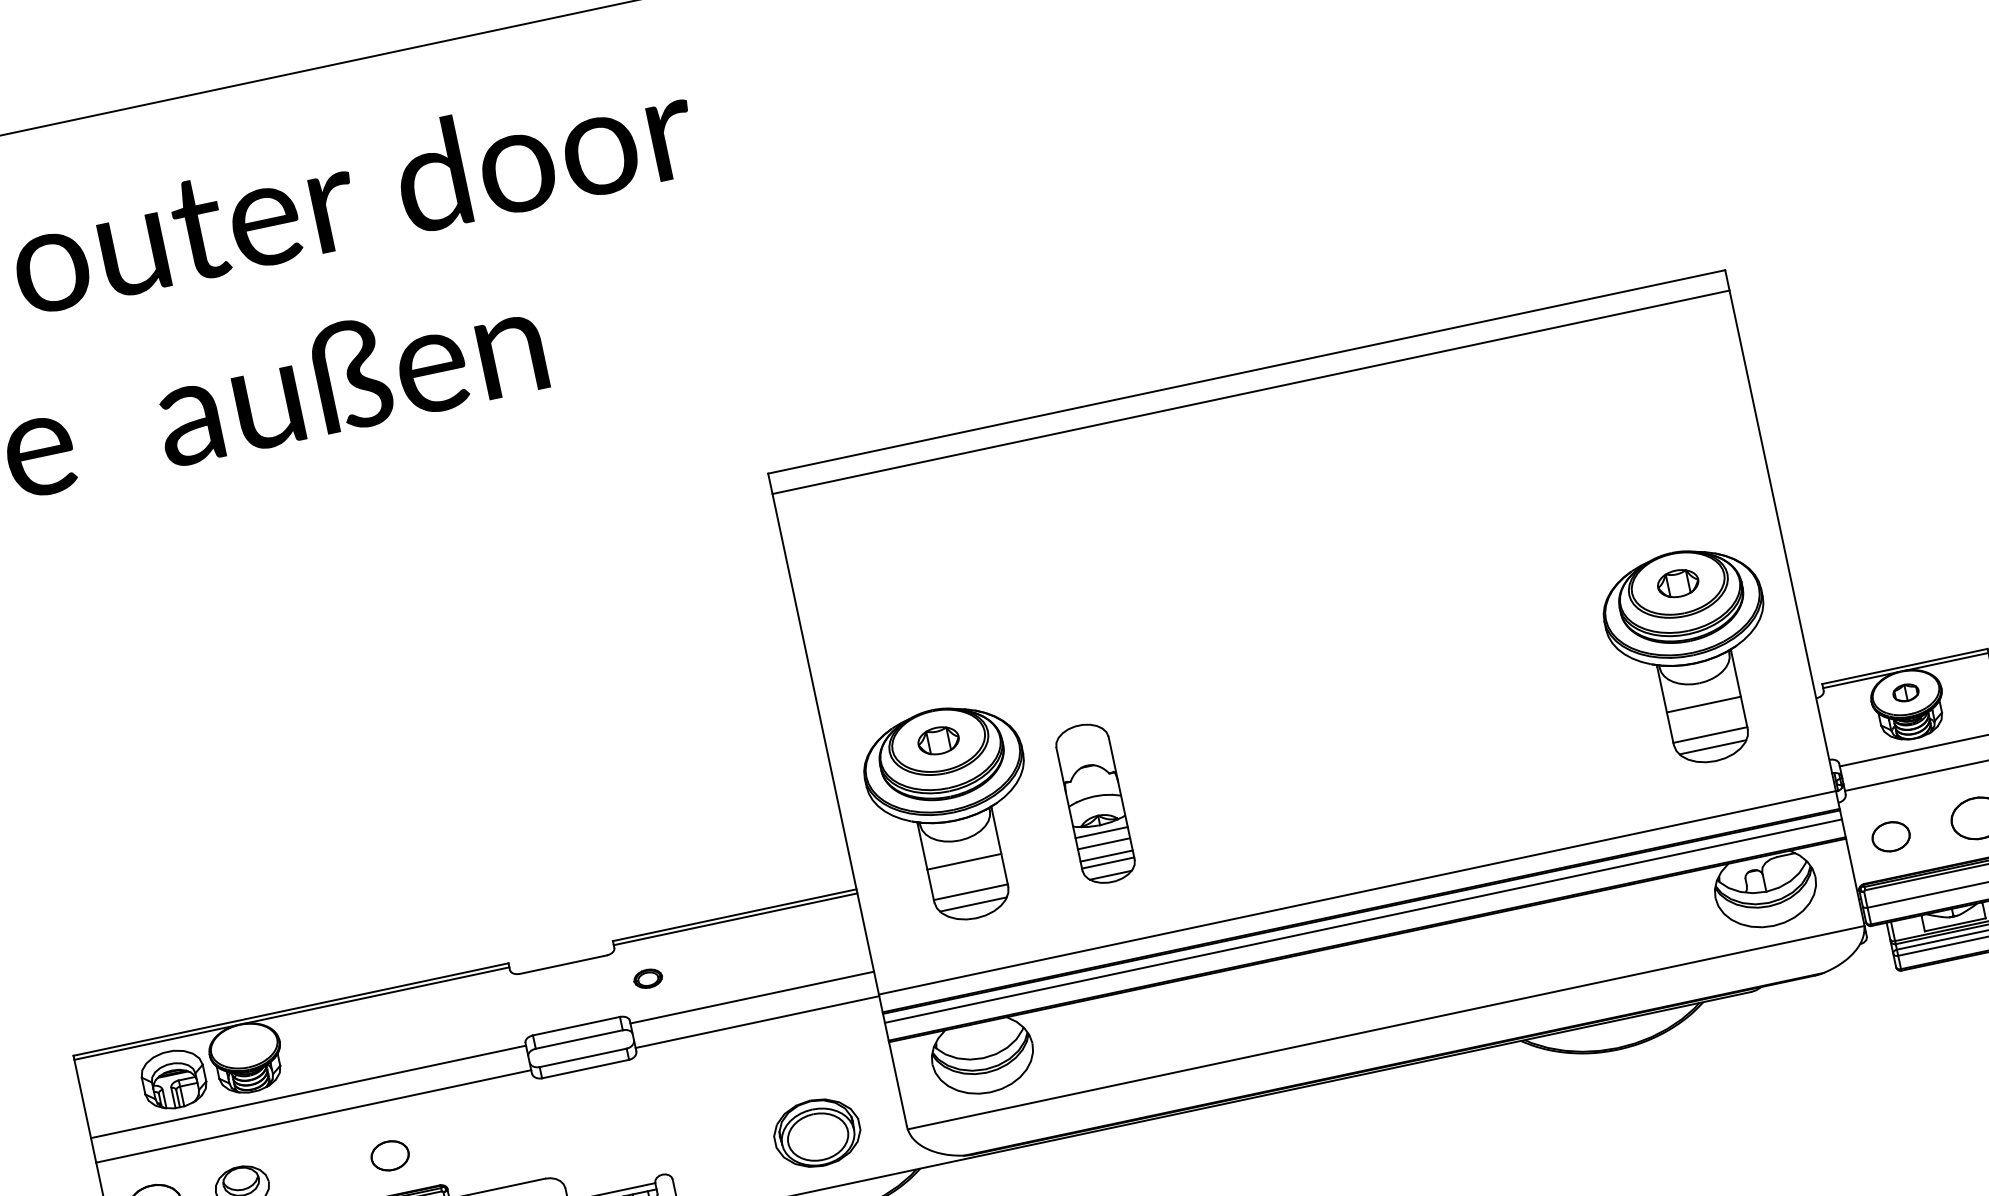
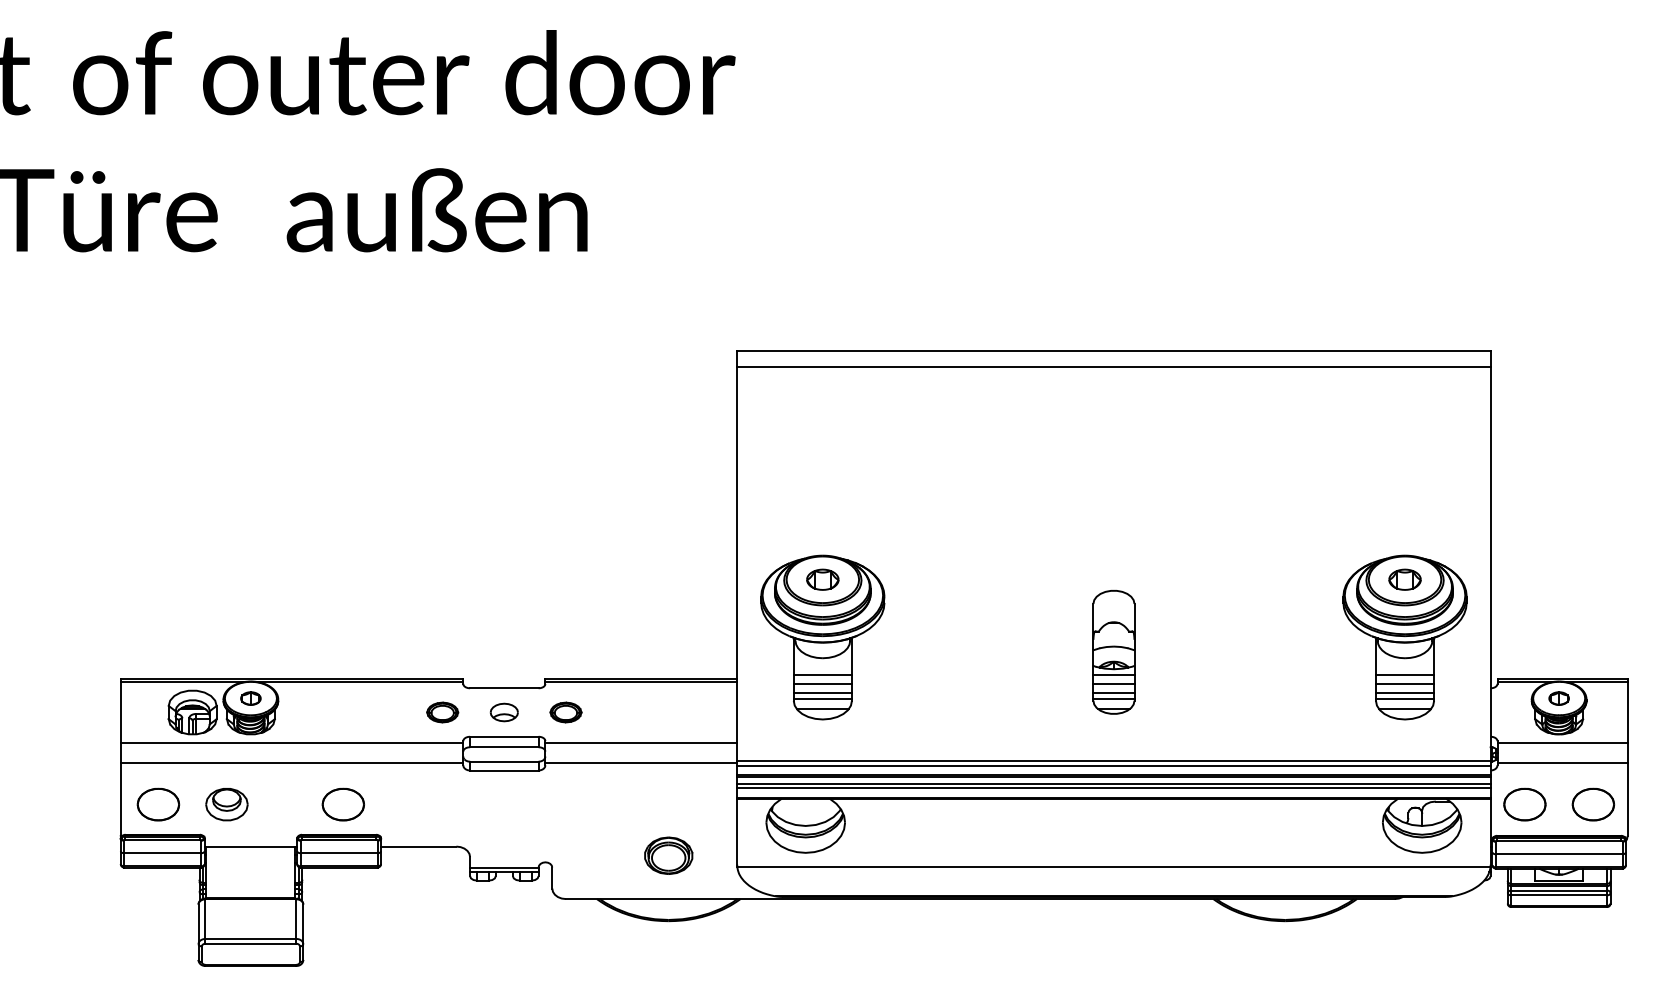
line: (1705, 715) -> (1404, 683), added
line: (1708, 728) -> (1404, 693), added
part: (1095, 804) -> (1113, 652), moved
part: (1890, 836) -> (1524, 804), size x1.43
line: (966, 872) -> (822, 683), added
line: (968, 885) -> (822, 693), added
line: (1358, 899) -> (1113, 766), added
line: (1364, 927) -> (1113, 788), added
part: (647, 978) -> (565, 712), size x1.43
part: (568, 995) -> (503, 712), added
part: (491, 1012) -> (442, 712), added
part: (243, 1046) -> (250, 698), added
part: (817, 1132) -> (668, 855), size x0.71
part: (389, 1155) -> (342, 804), size x1.43

